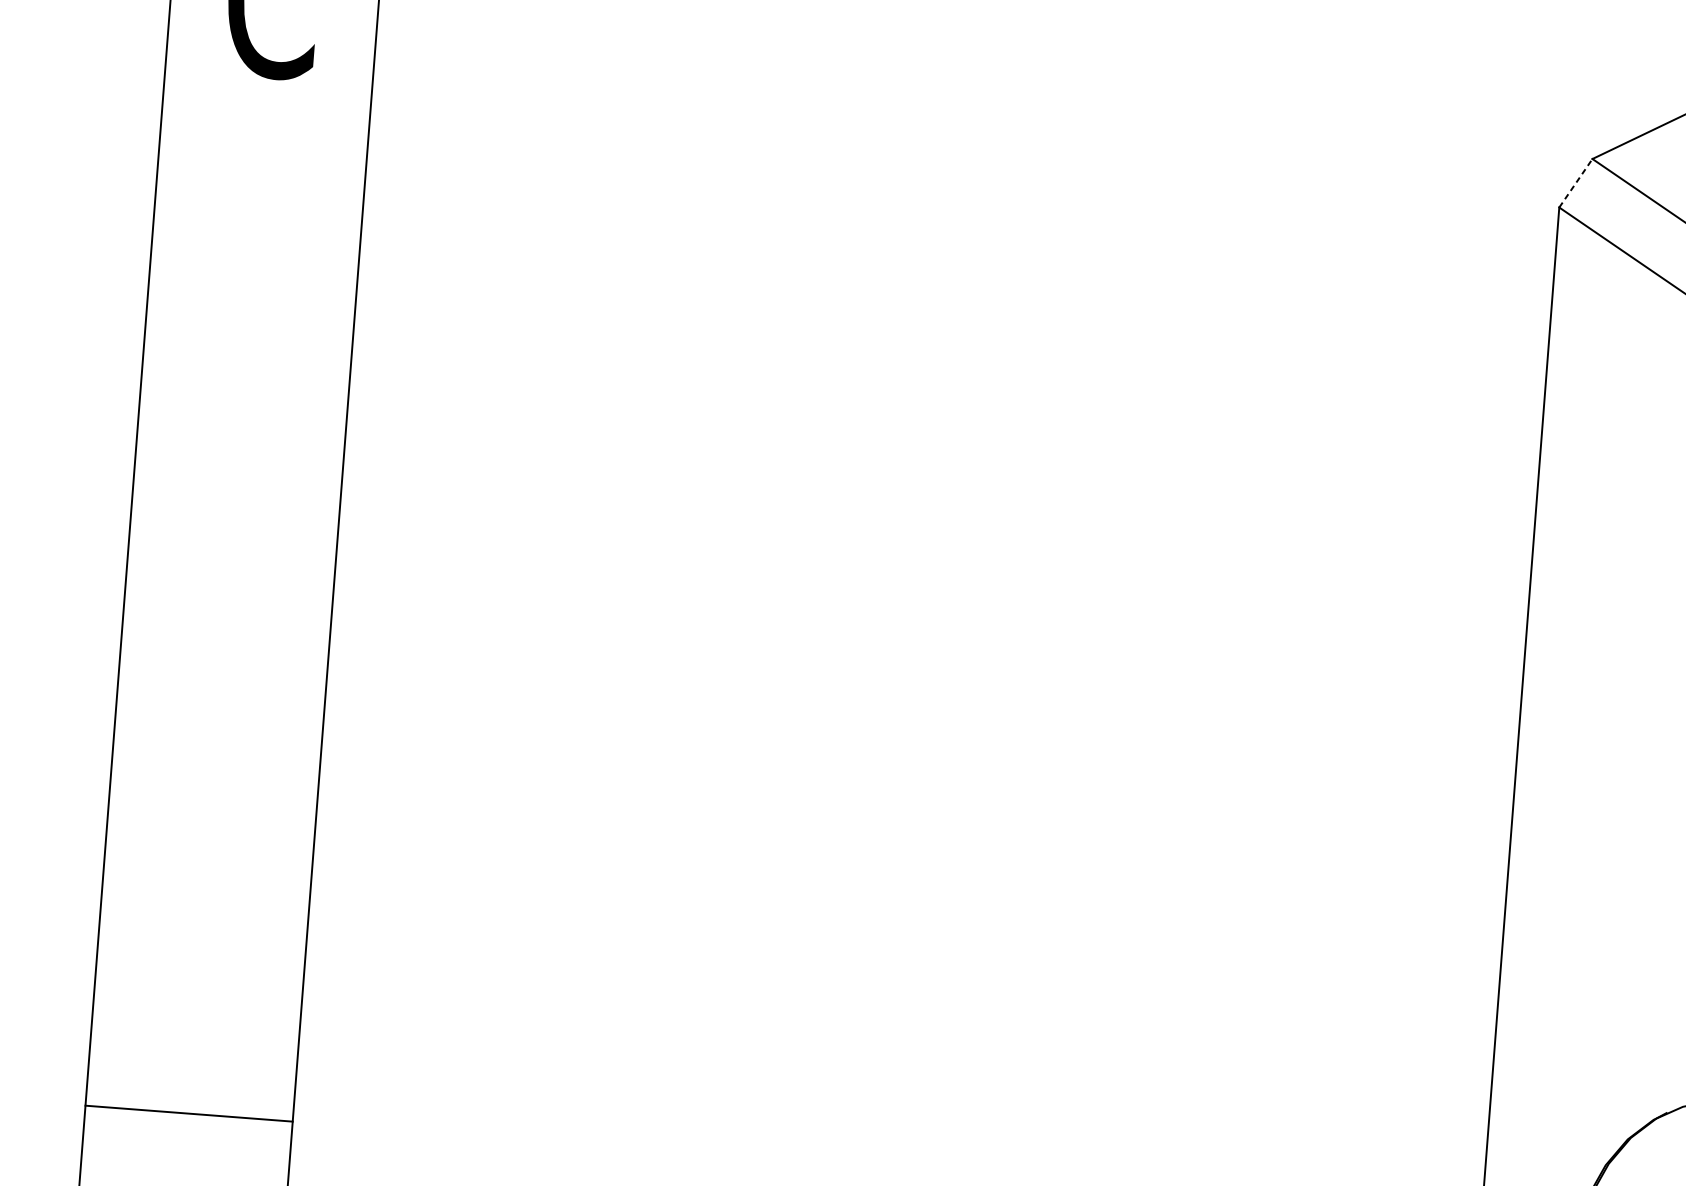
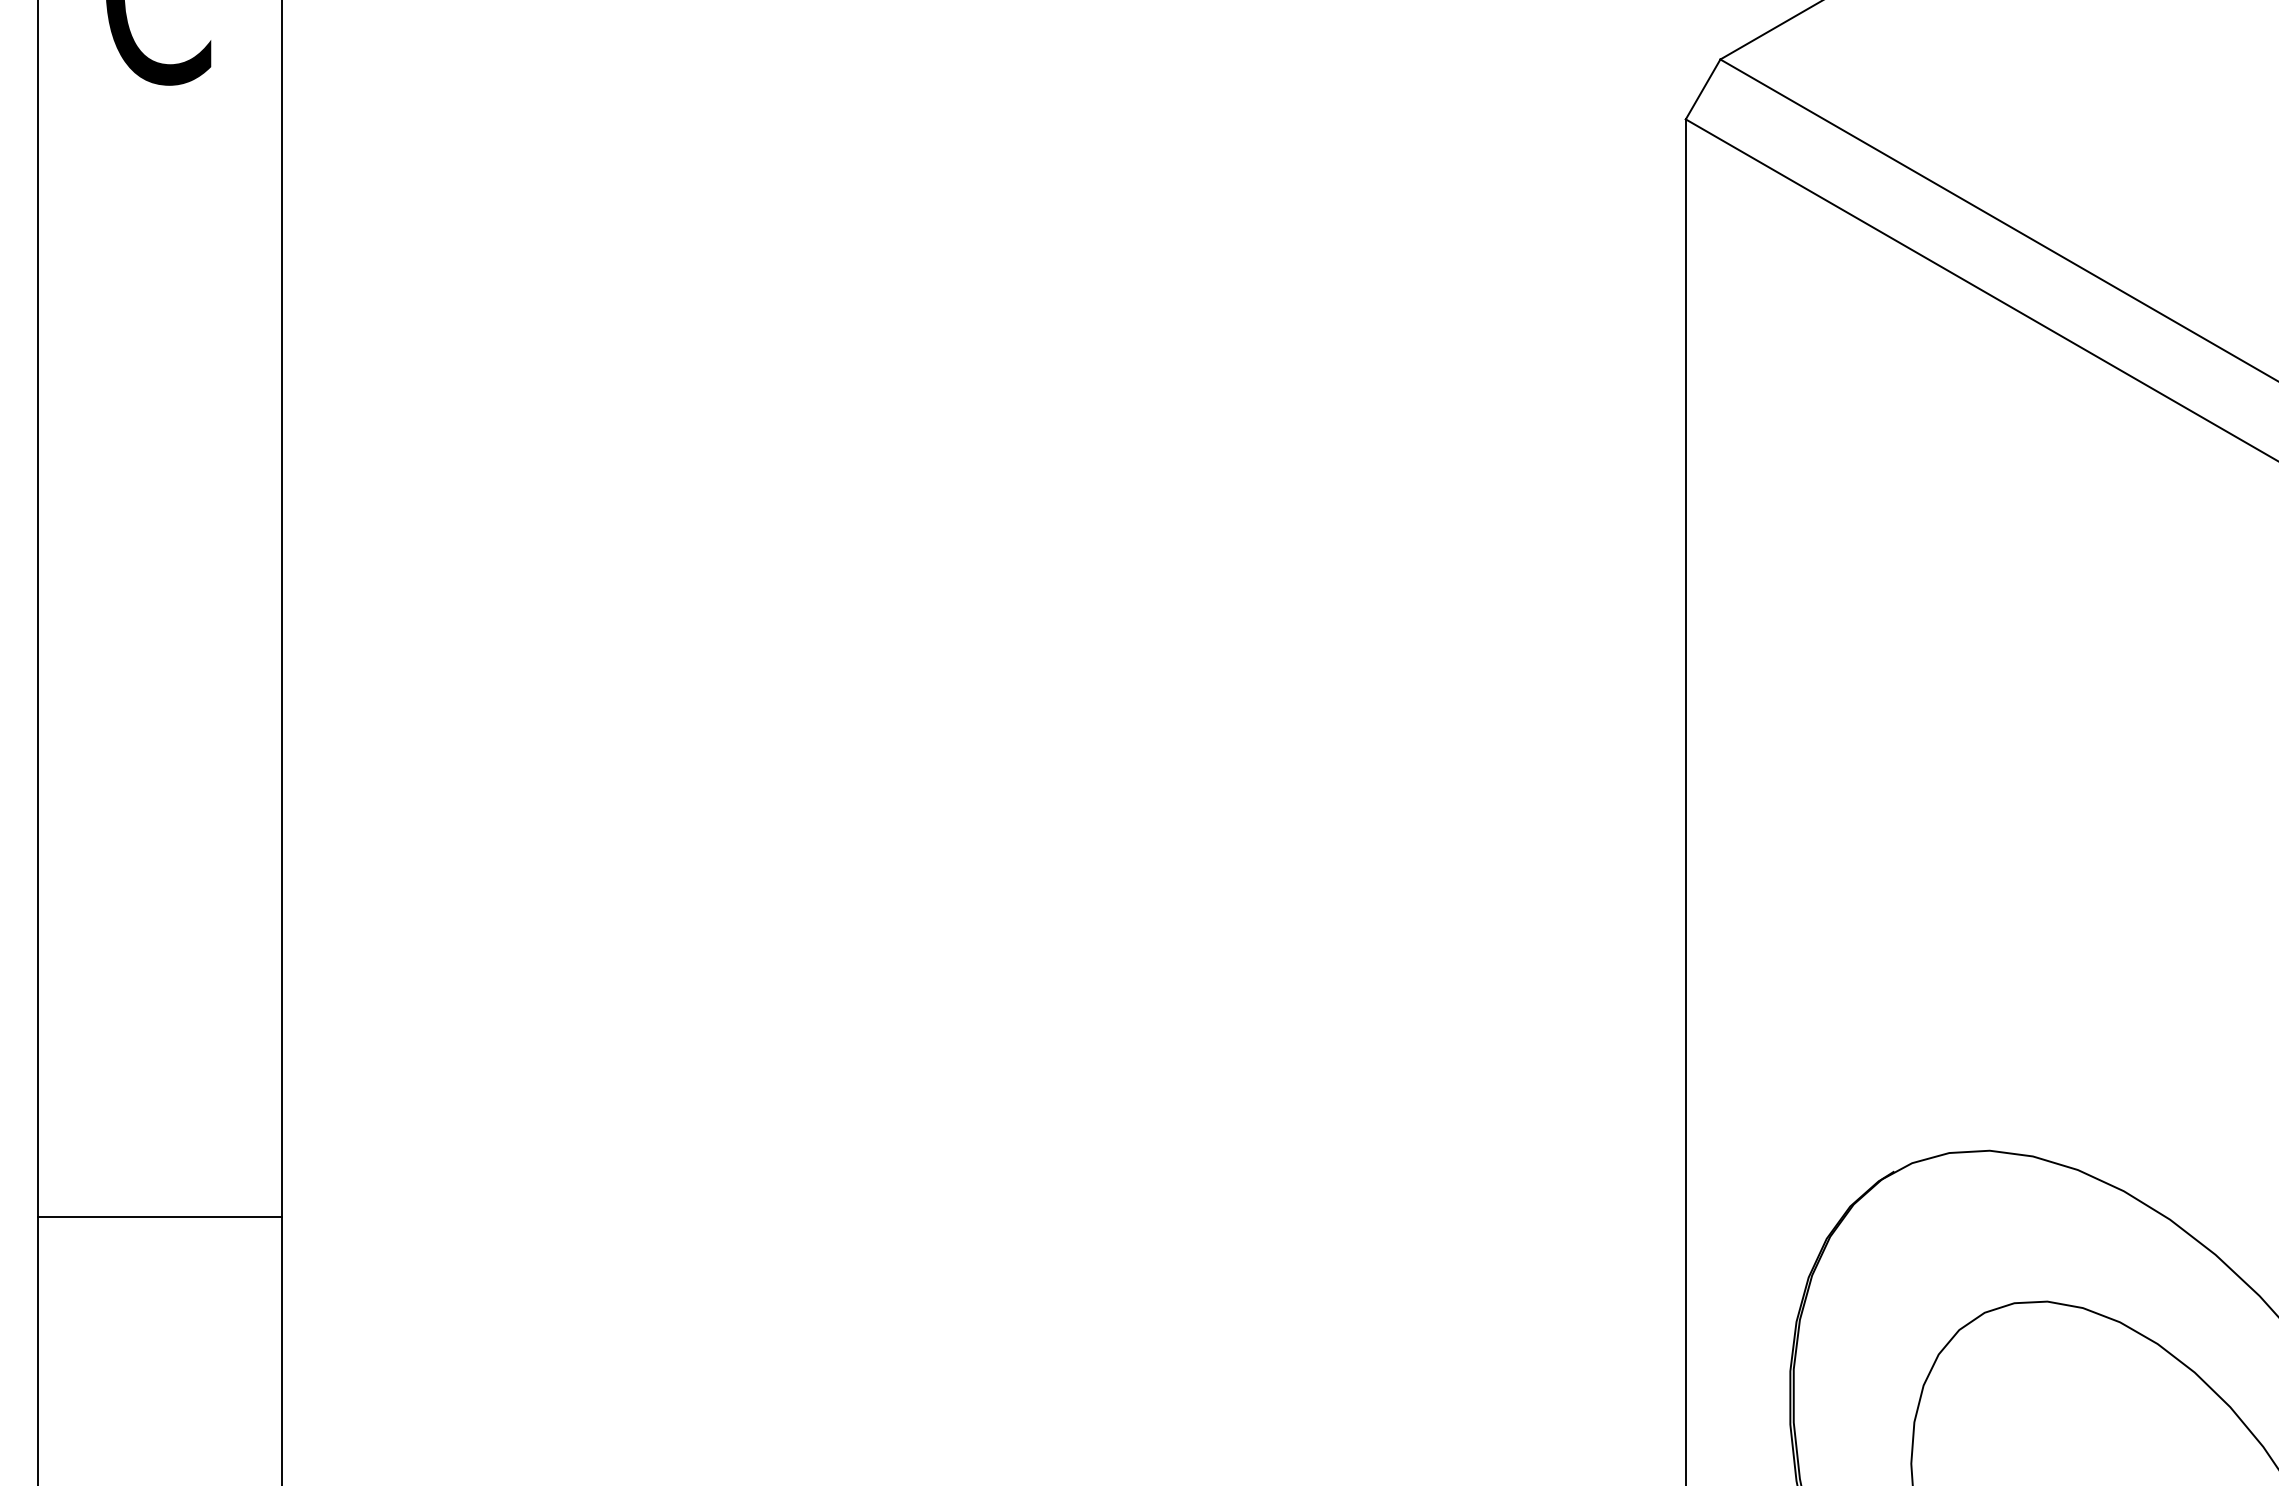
line: (1576, 183) -> (1703, 89), dashed -> solid
line: (188, 1113) -> (159, 1217), moved

